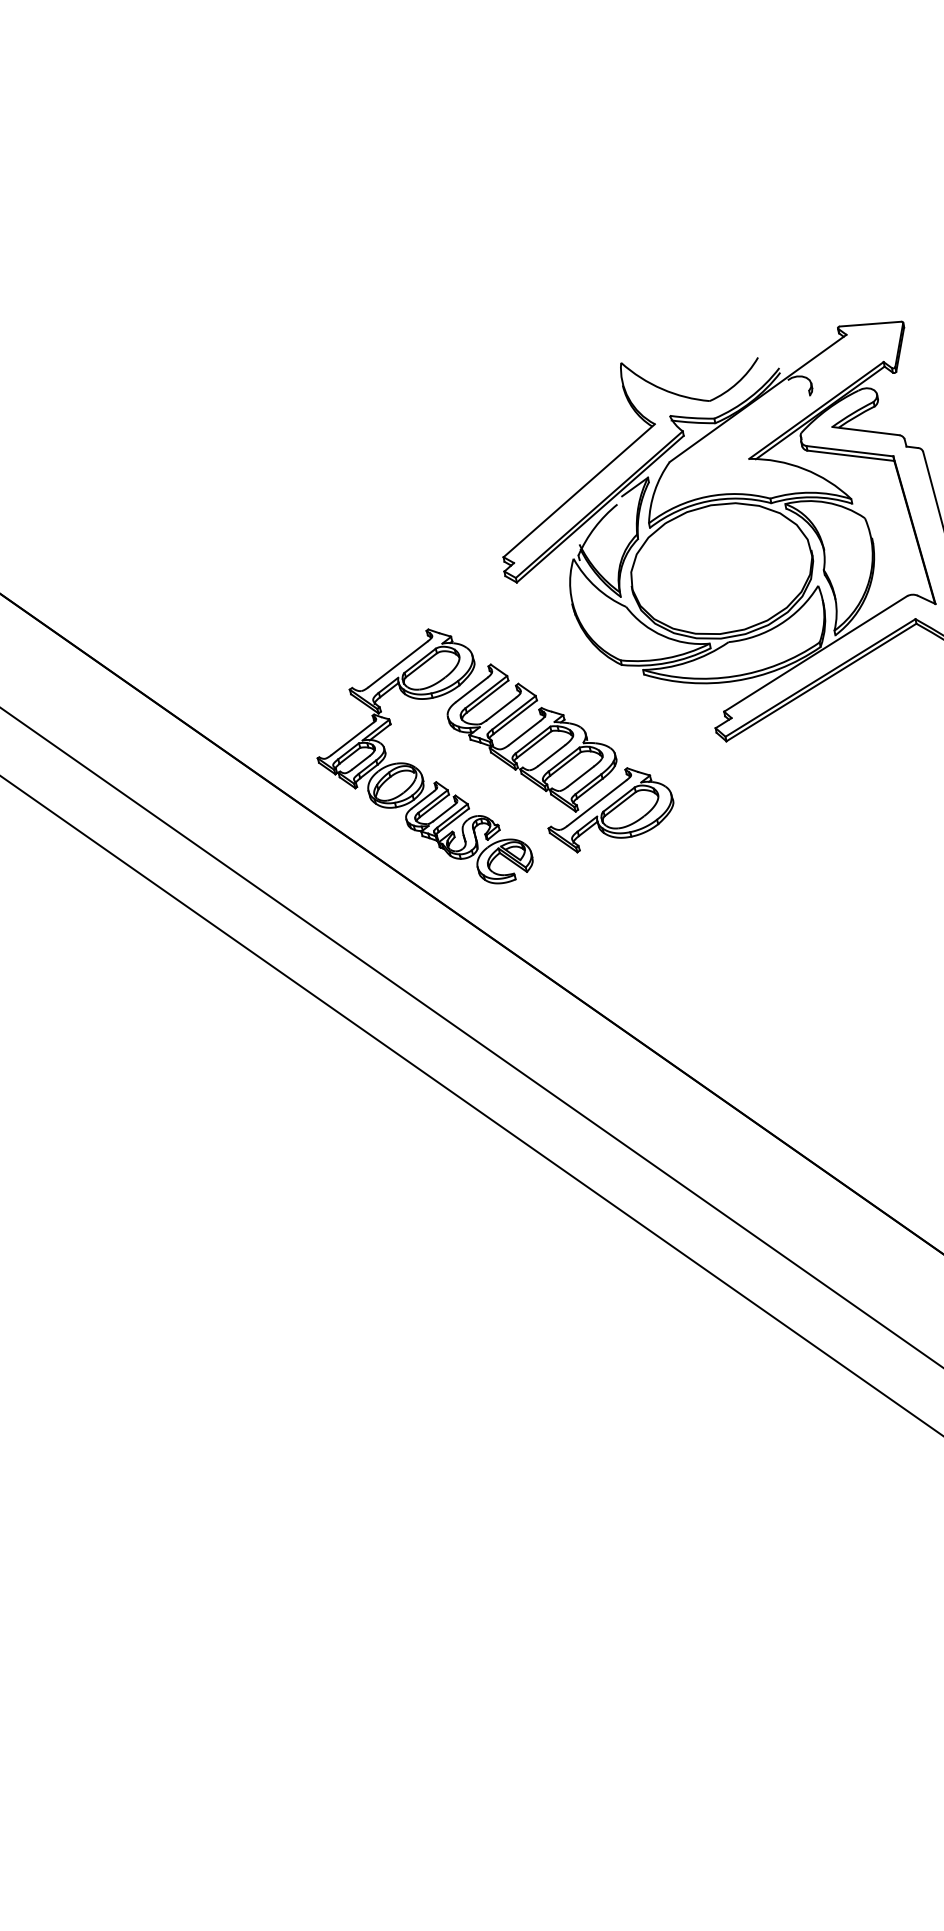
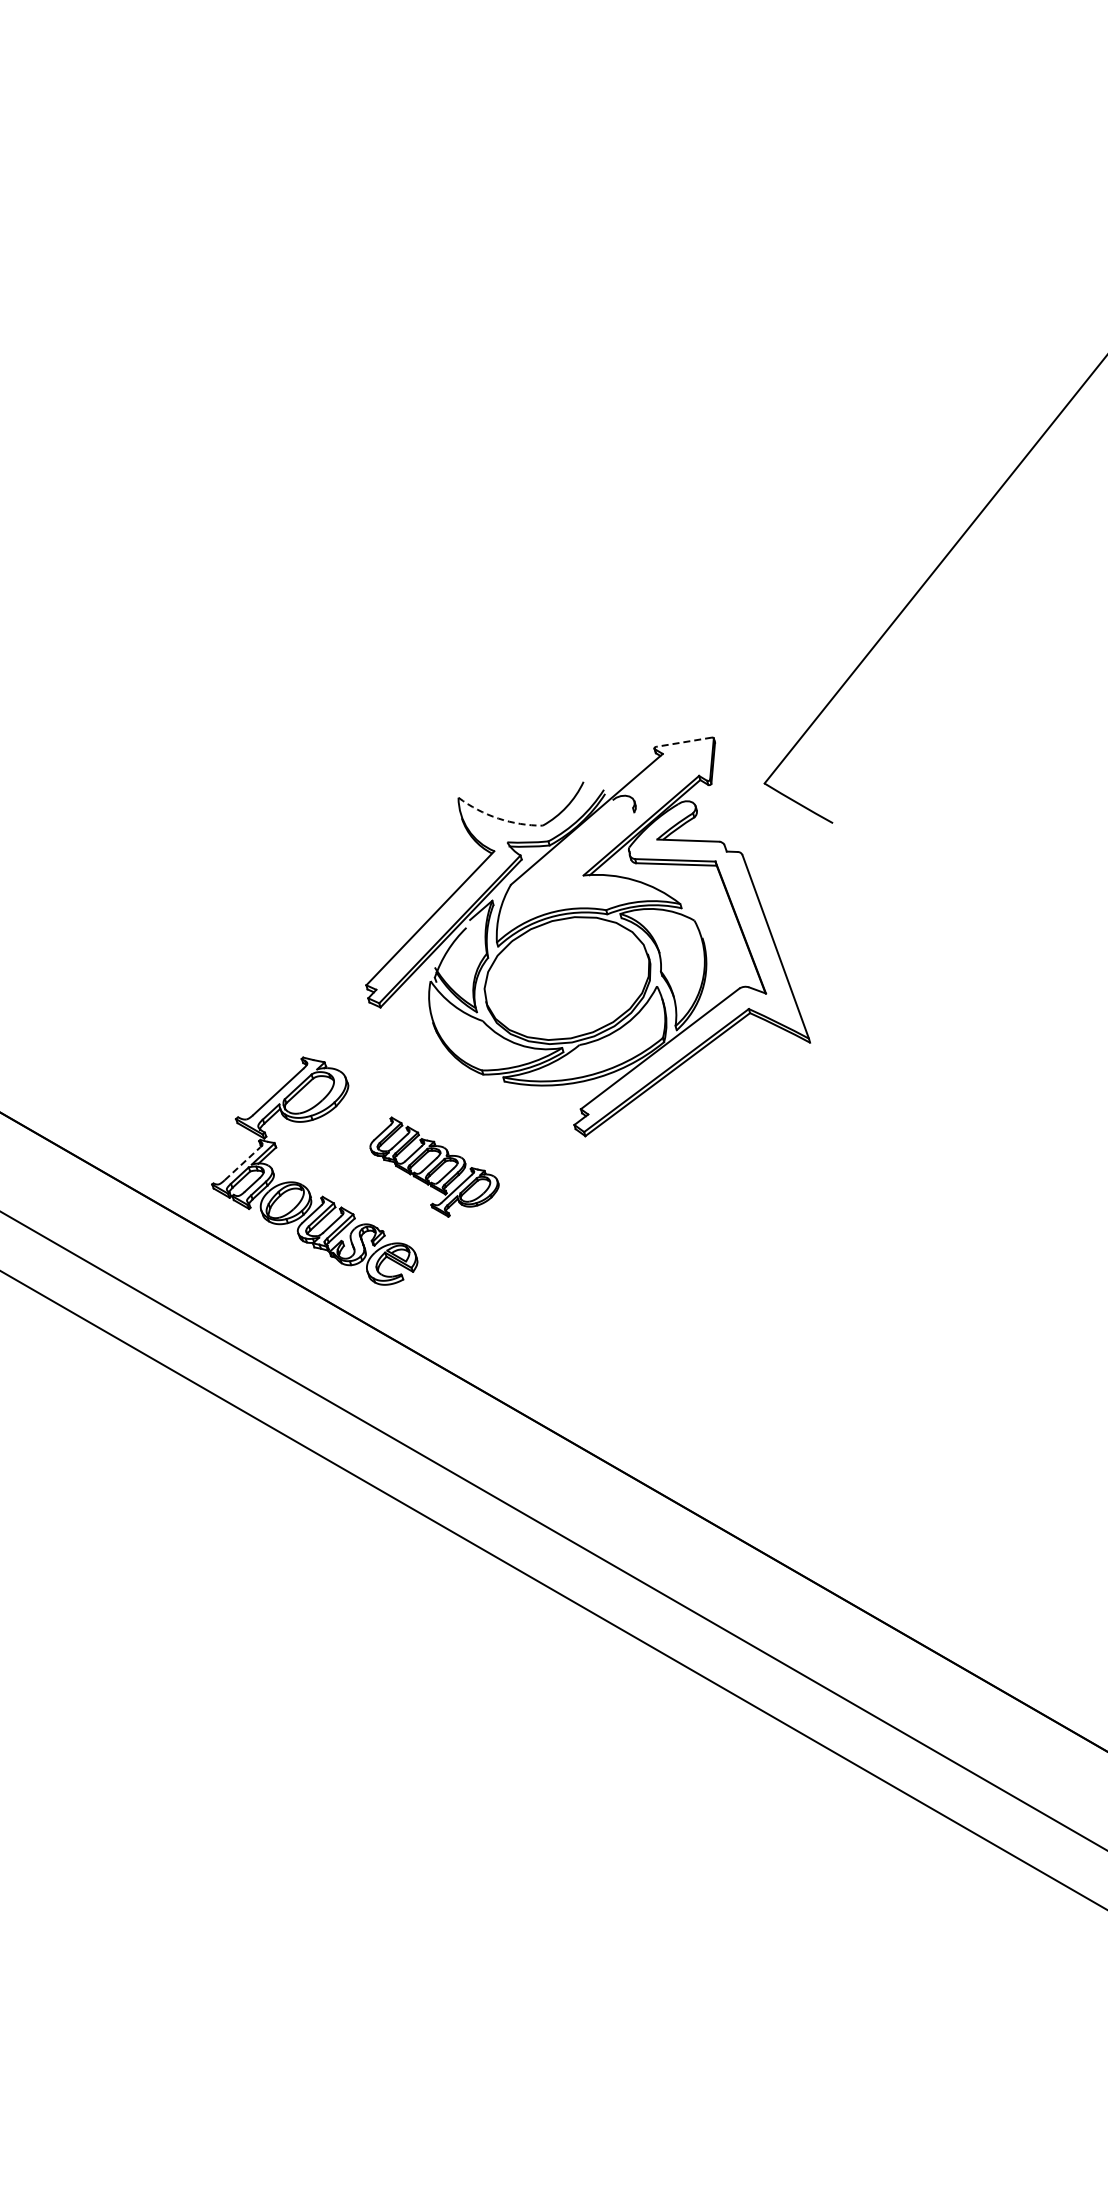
line: (869, 324) -> (683, 742), solid -> dashed
arc: (662, 389) -> (498, 818), solid -> dashed
line: (352, 738) -> (242, 1163), solid -> dashed
part: (560, 759) -> (434, 1166), size x0.6

